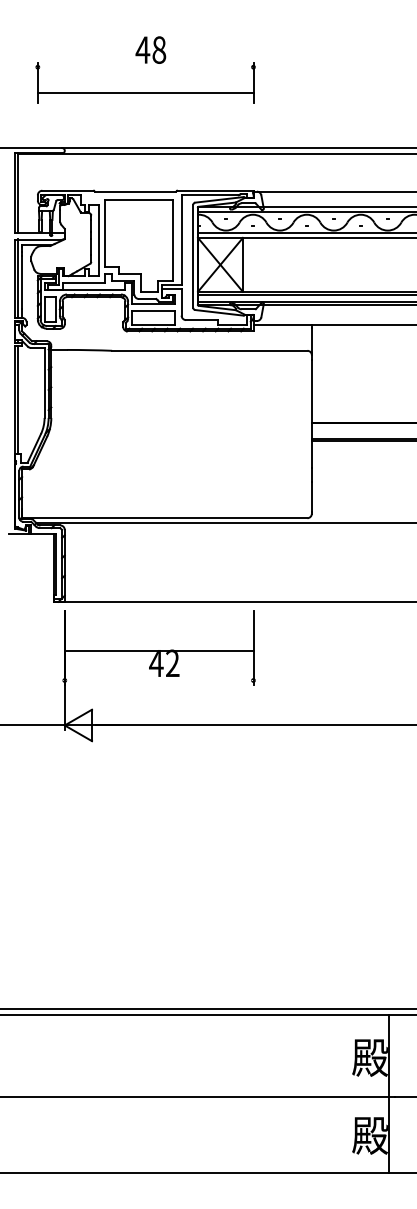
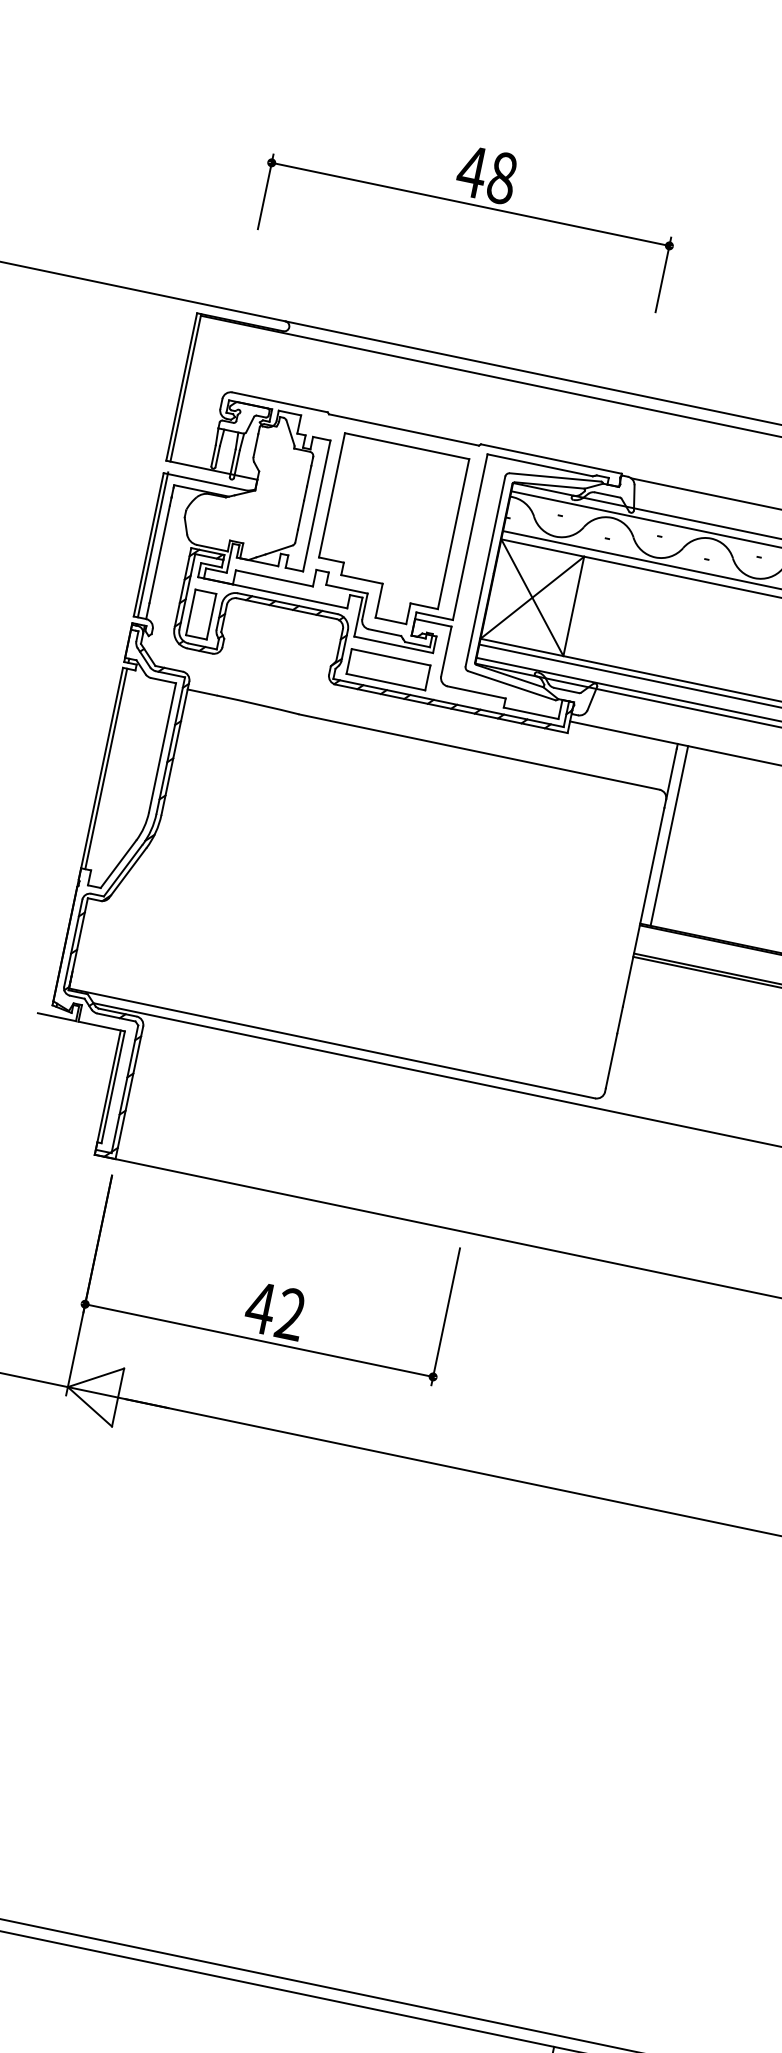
line: (145, 93) -> (470, 204), moved
line: (317, 373) -> (669, 835), added
line: (158, 650) -> (257, 1340), moved

